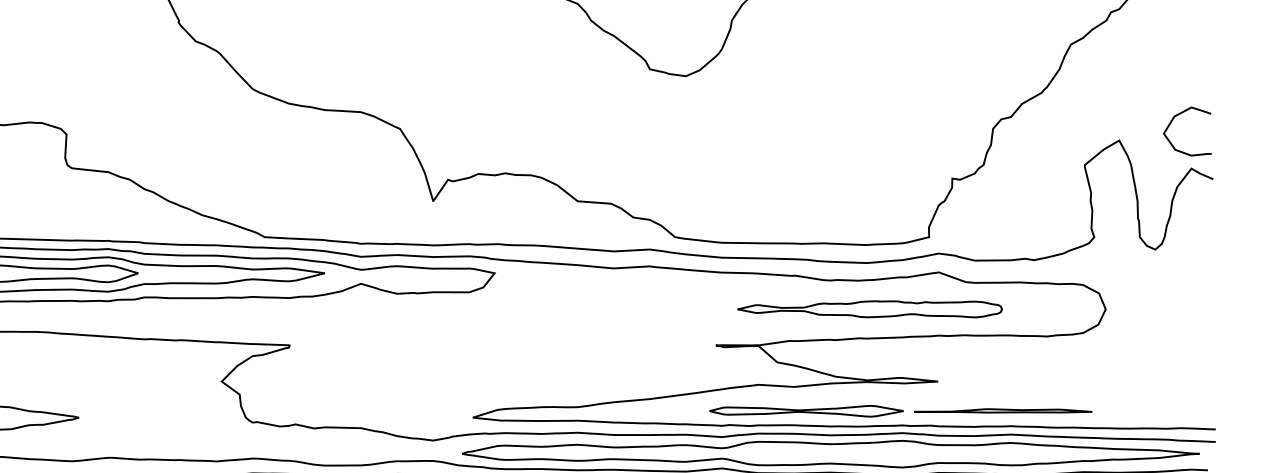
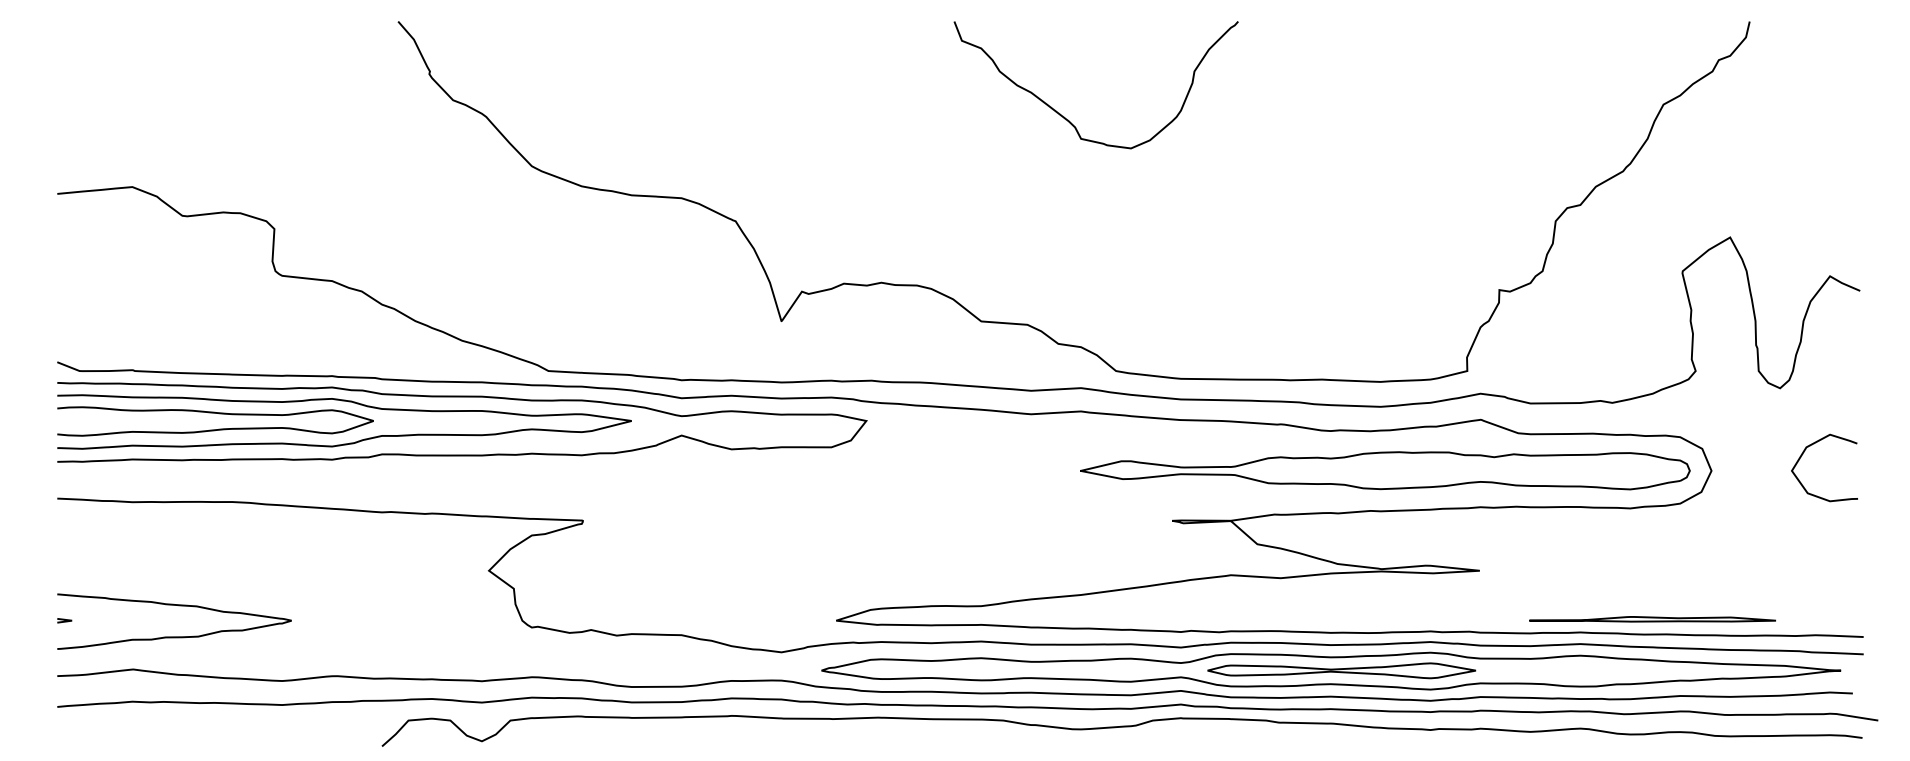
curve: (1172, 121) -> (1803, 454), moved
part: (870, 309) -> (1385, 470), size x1.67
part: (806, 411) -> (1341, 670), moved
part: (1003, 411) -> (1652, 619), moved

